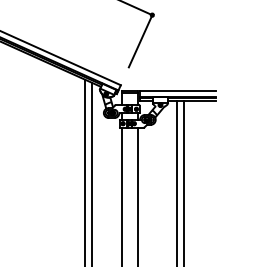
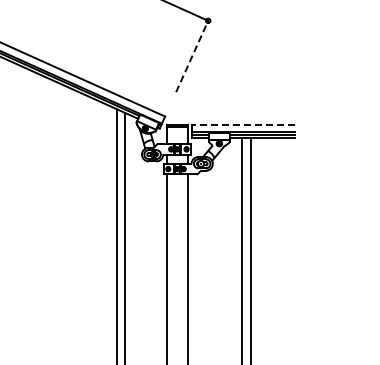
line: (140, 40) -> (192, 55), solid -> dashed
line: (178, 91) -> (243, 124), solid -> dashed

